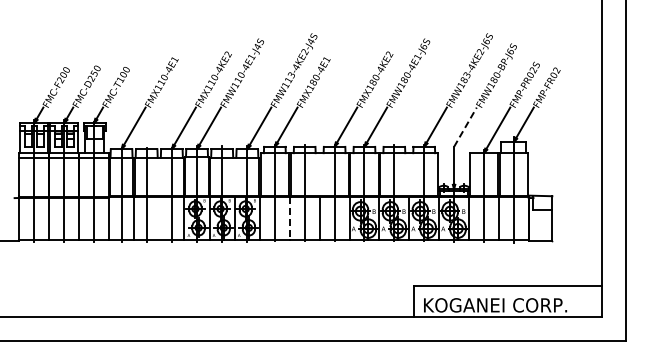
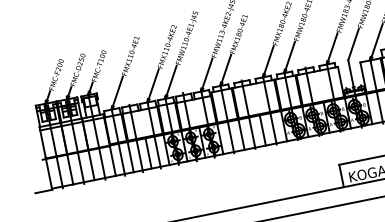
line: (465, 127) -> (353, 44), dashed -> solid
line: (159, 218) -> (148, 153), added
line: (289, 218) -> (241, 134), dashed -> solid

